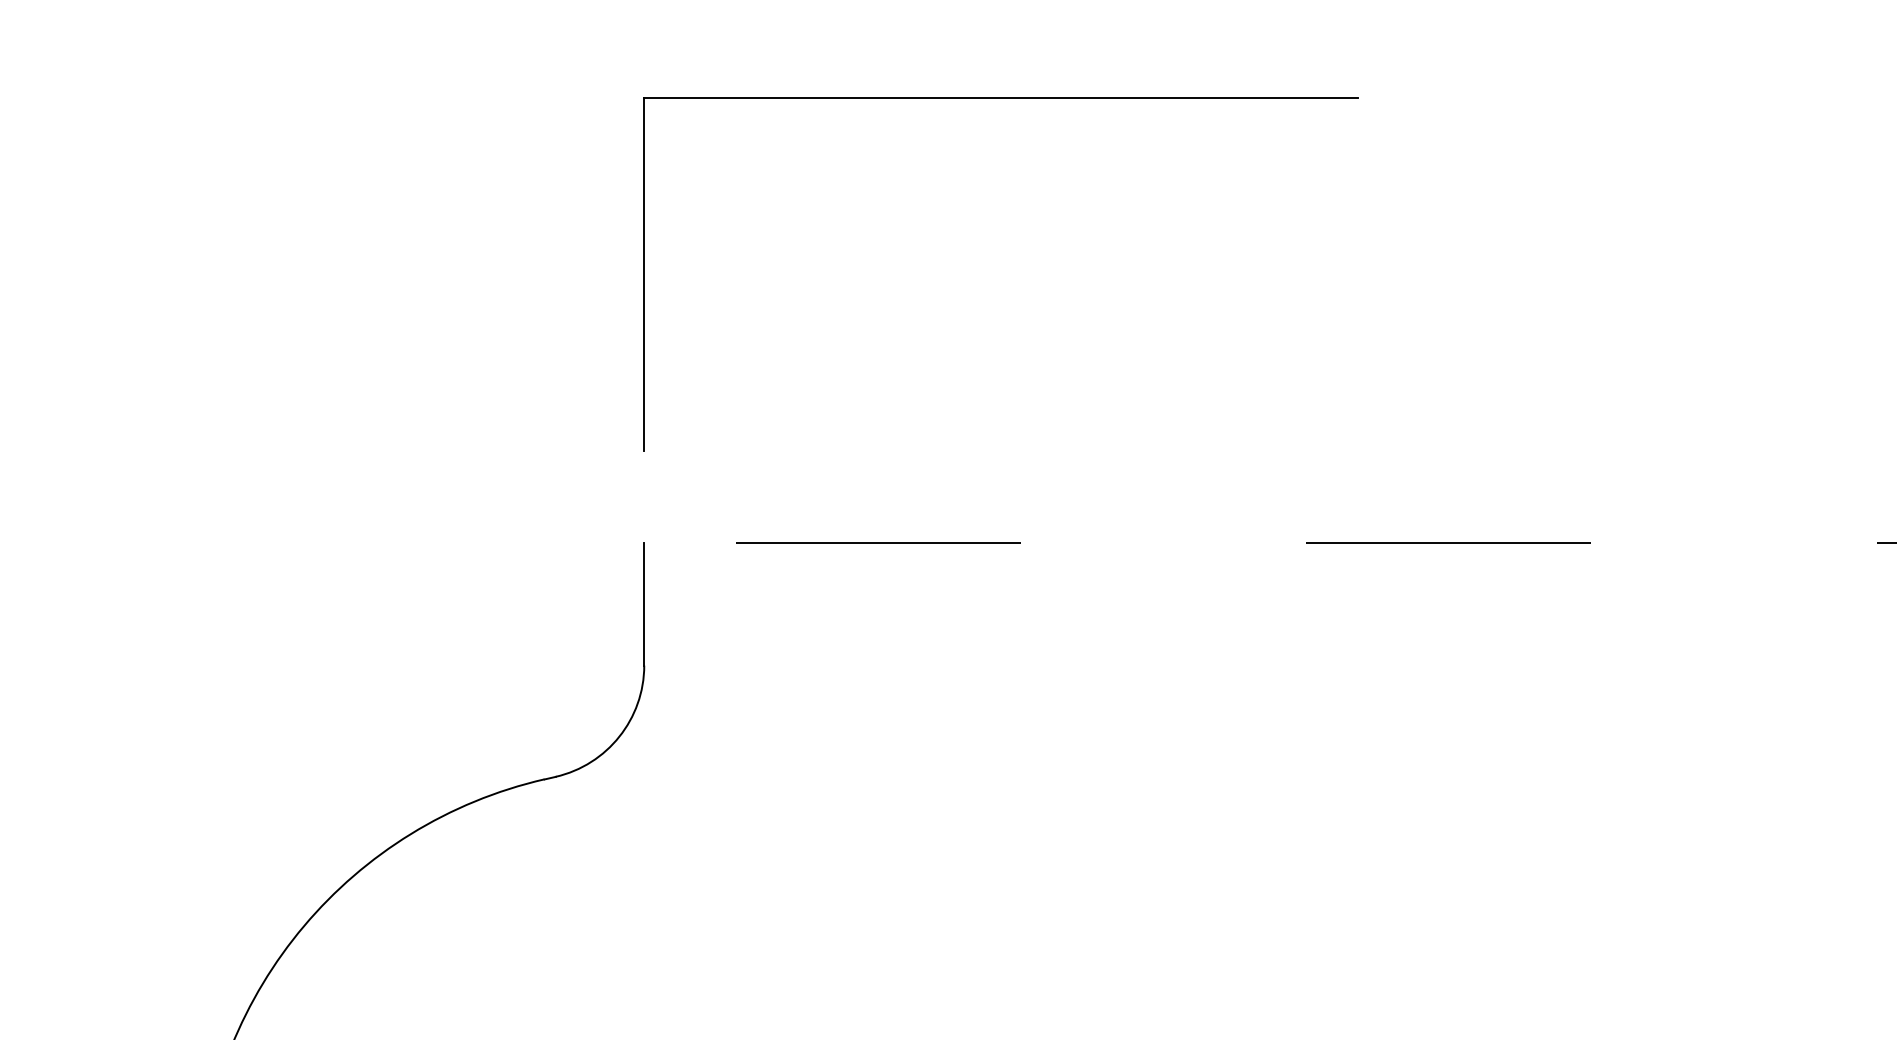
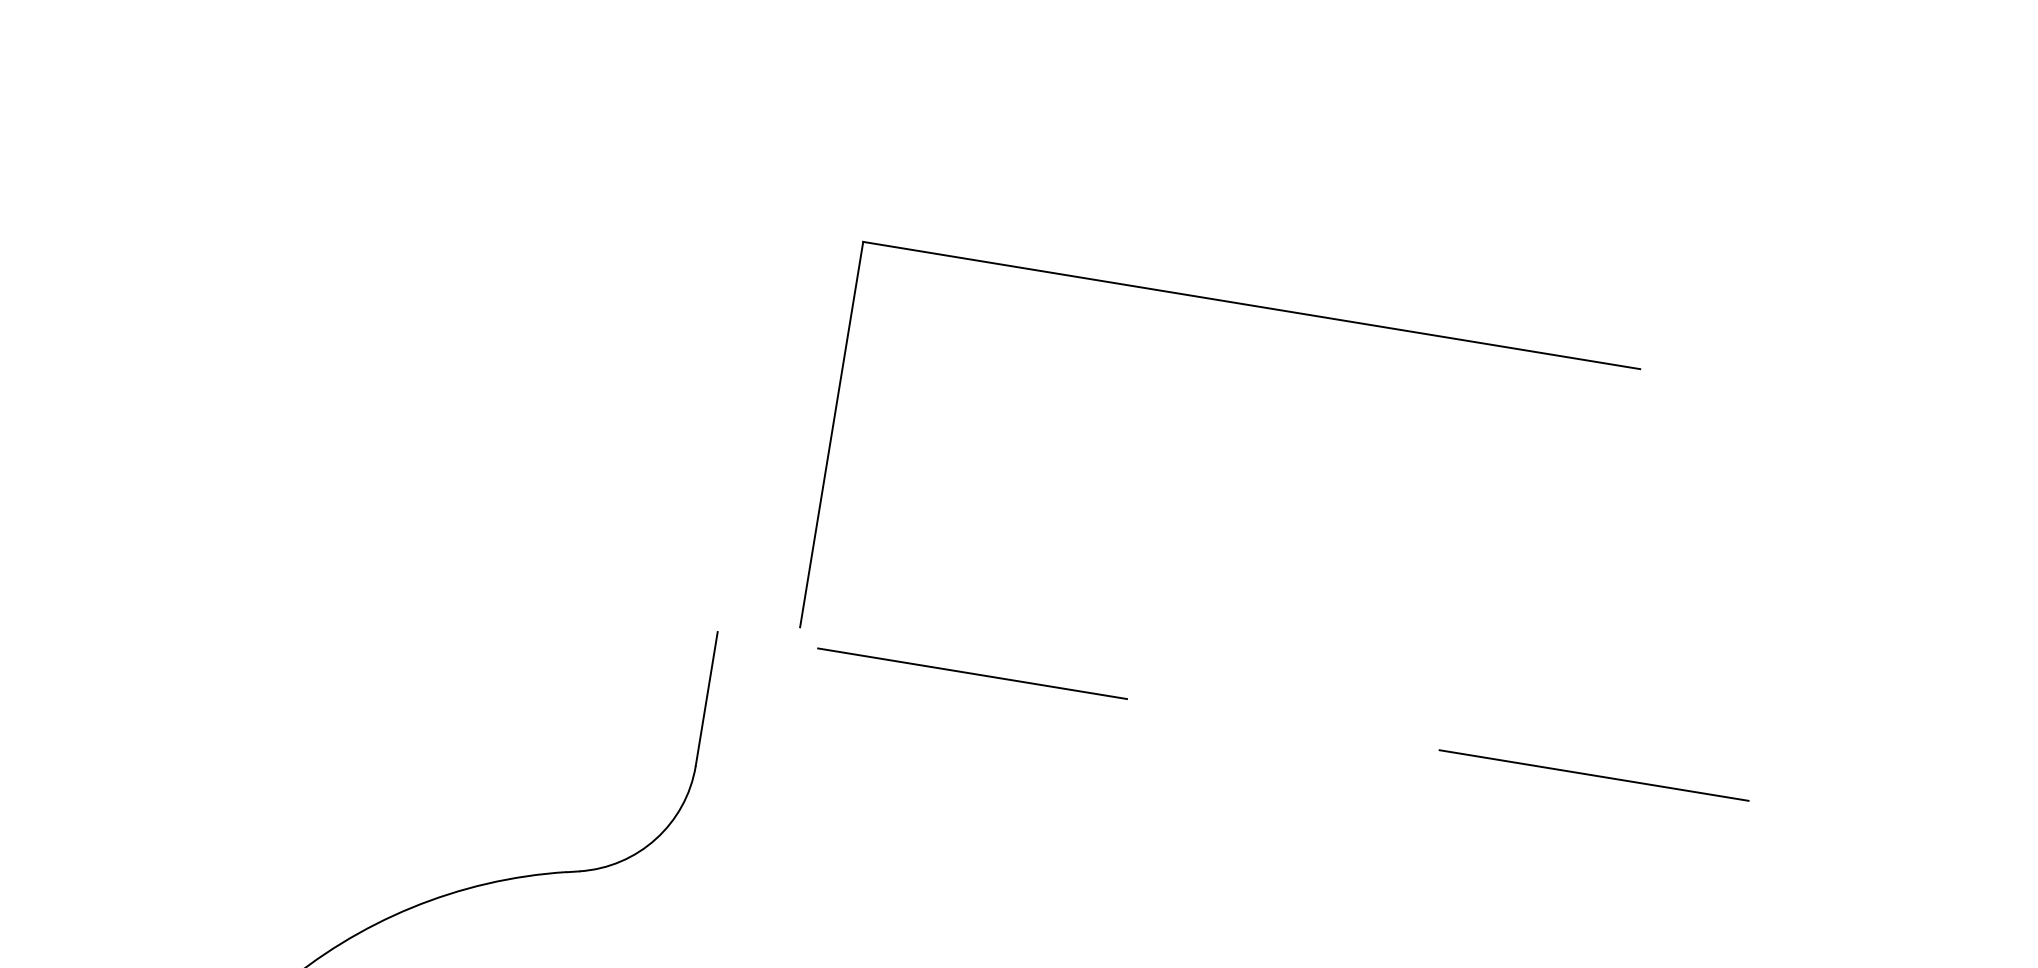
part: (1000, 98) -> (1251, 306), moved

